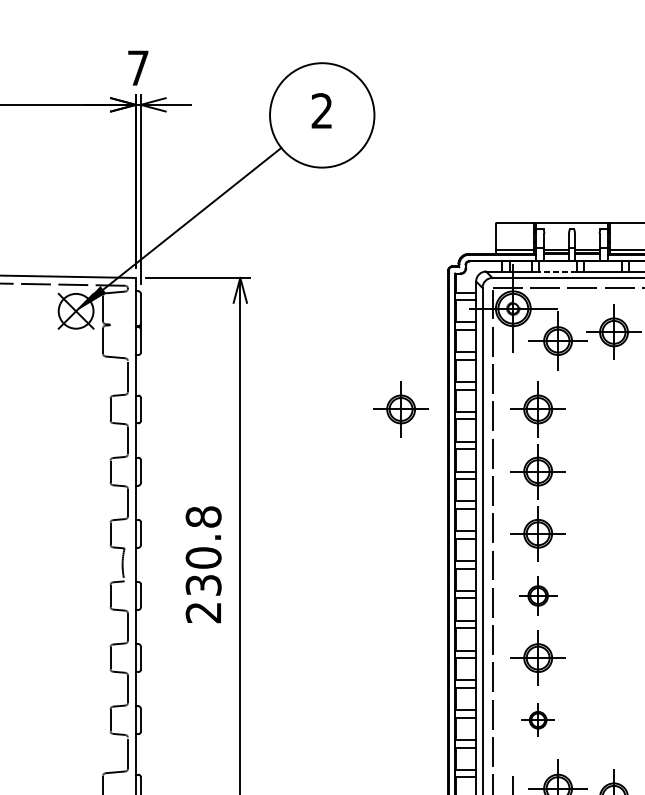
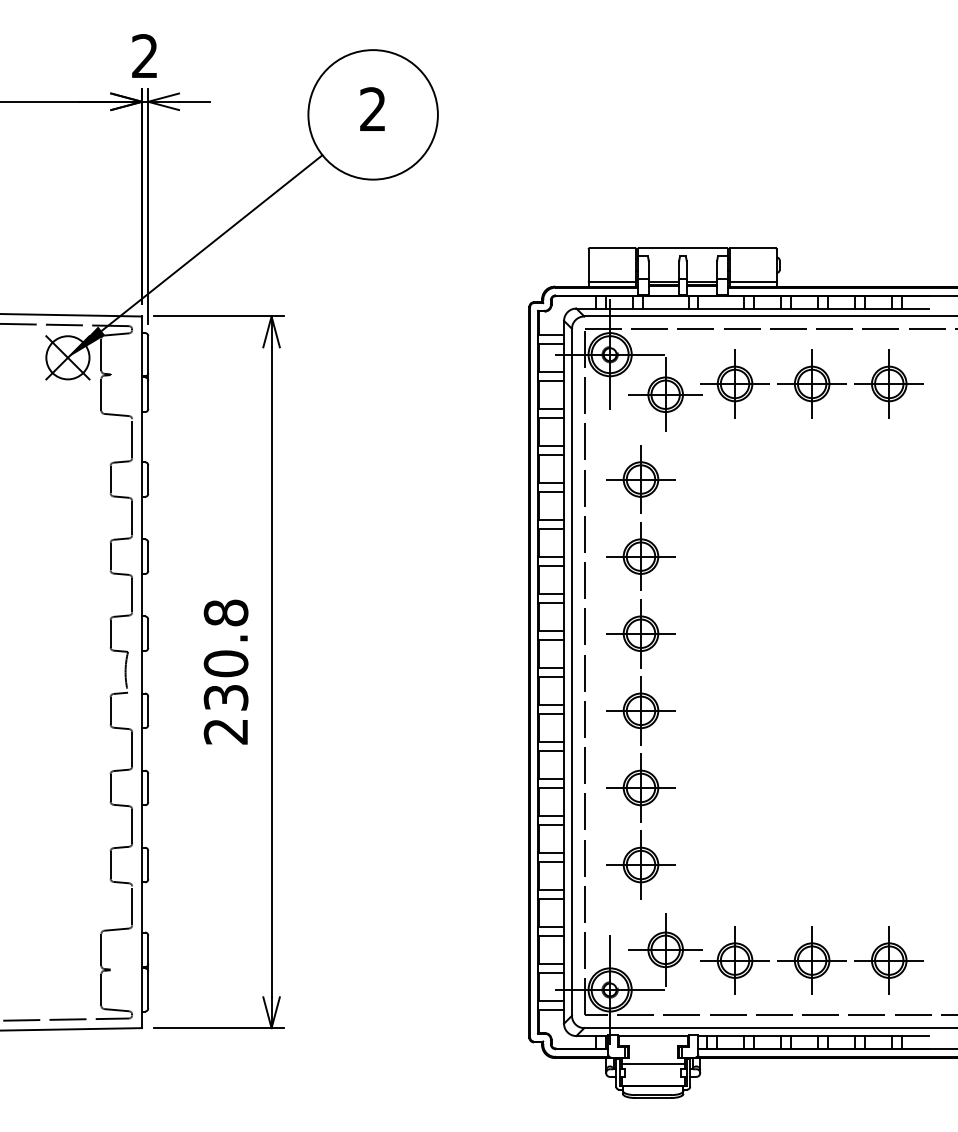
text: (137, 67) -> (144, 55), 7 -> 2
line: (557, 271) -> (665, 308), dashed -> solid
part: (400, 409) -> (470, 479), removed
part: (537, 595) -> (640, 710), size x1.43
part: (537, 719) -> (640, 864), size x1.67

